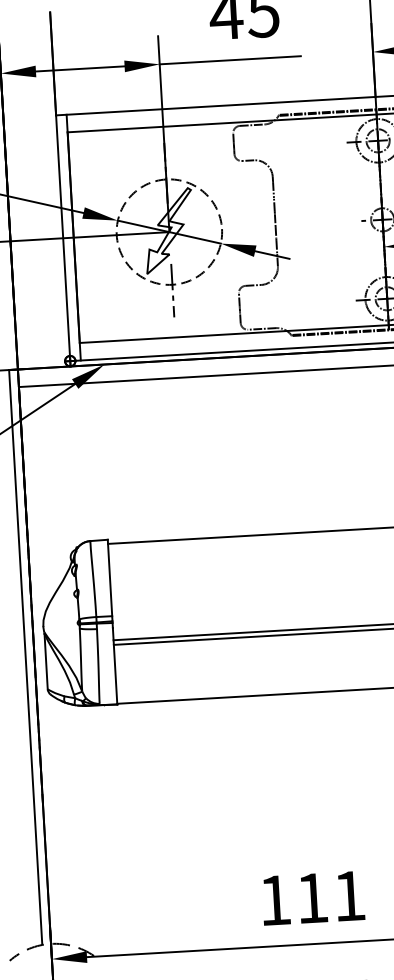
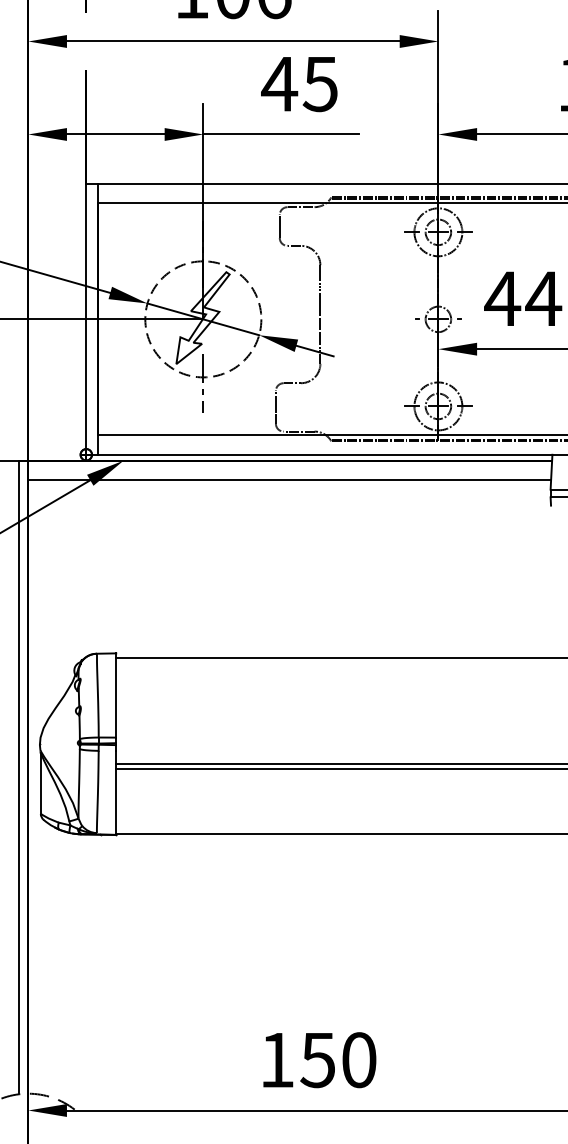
text: (330, 897) -> (338, 1060), 111 -> 150

